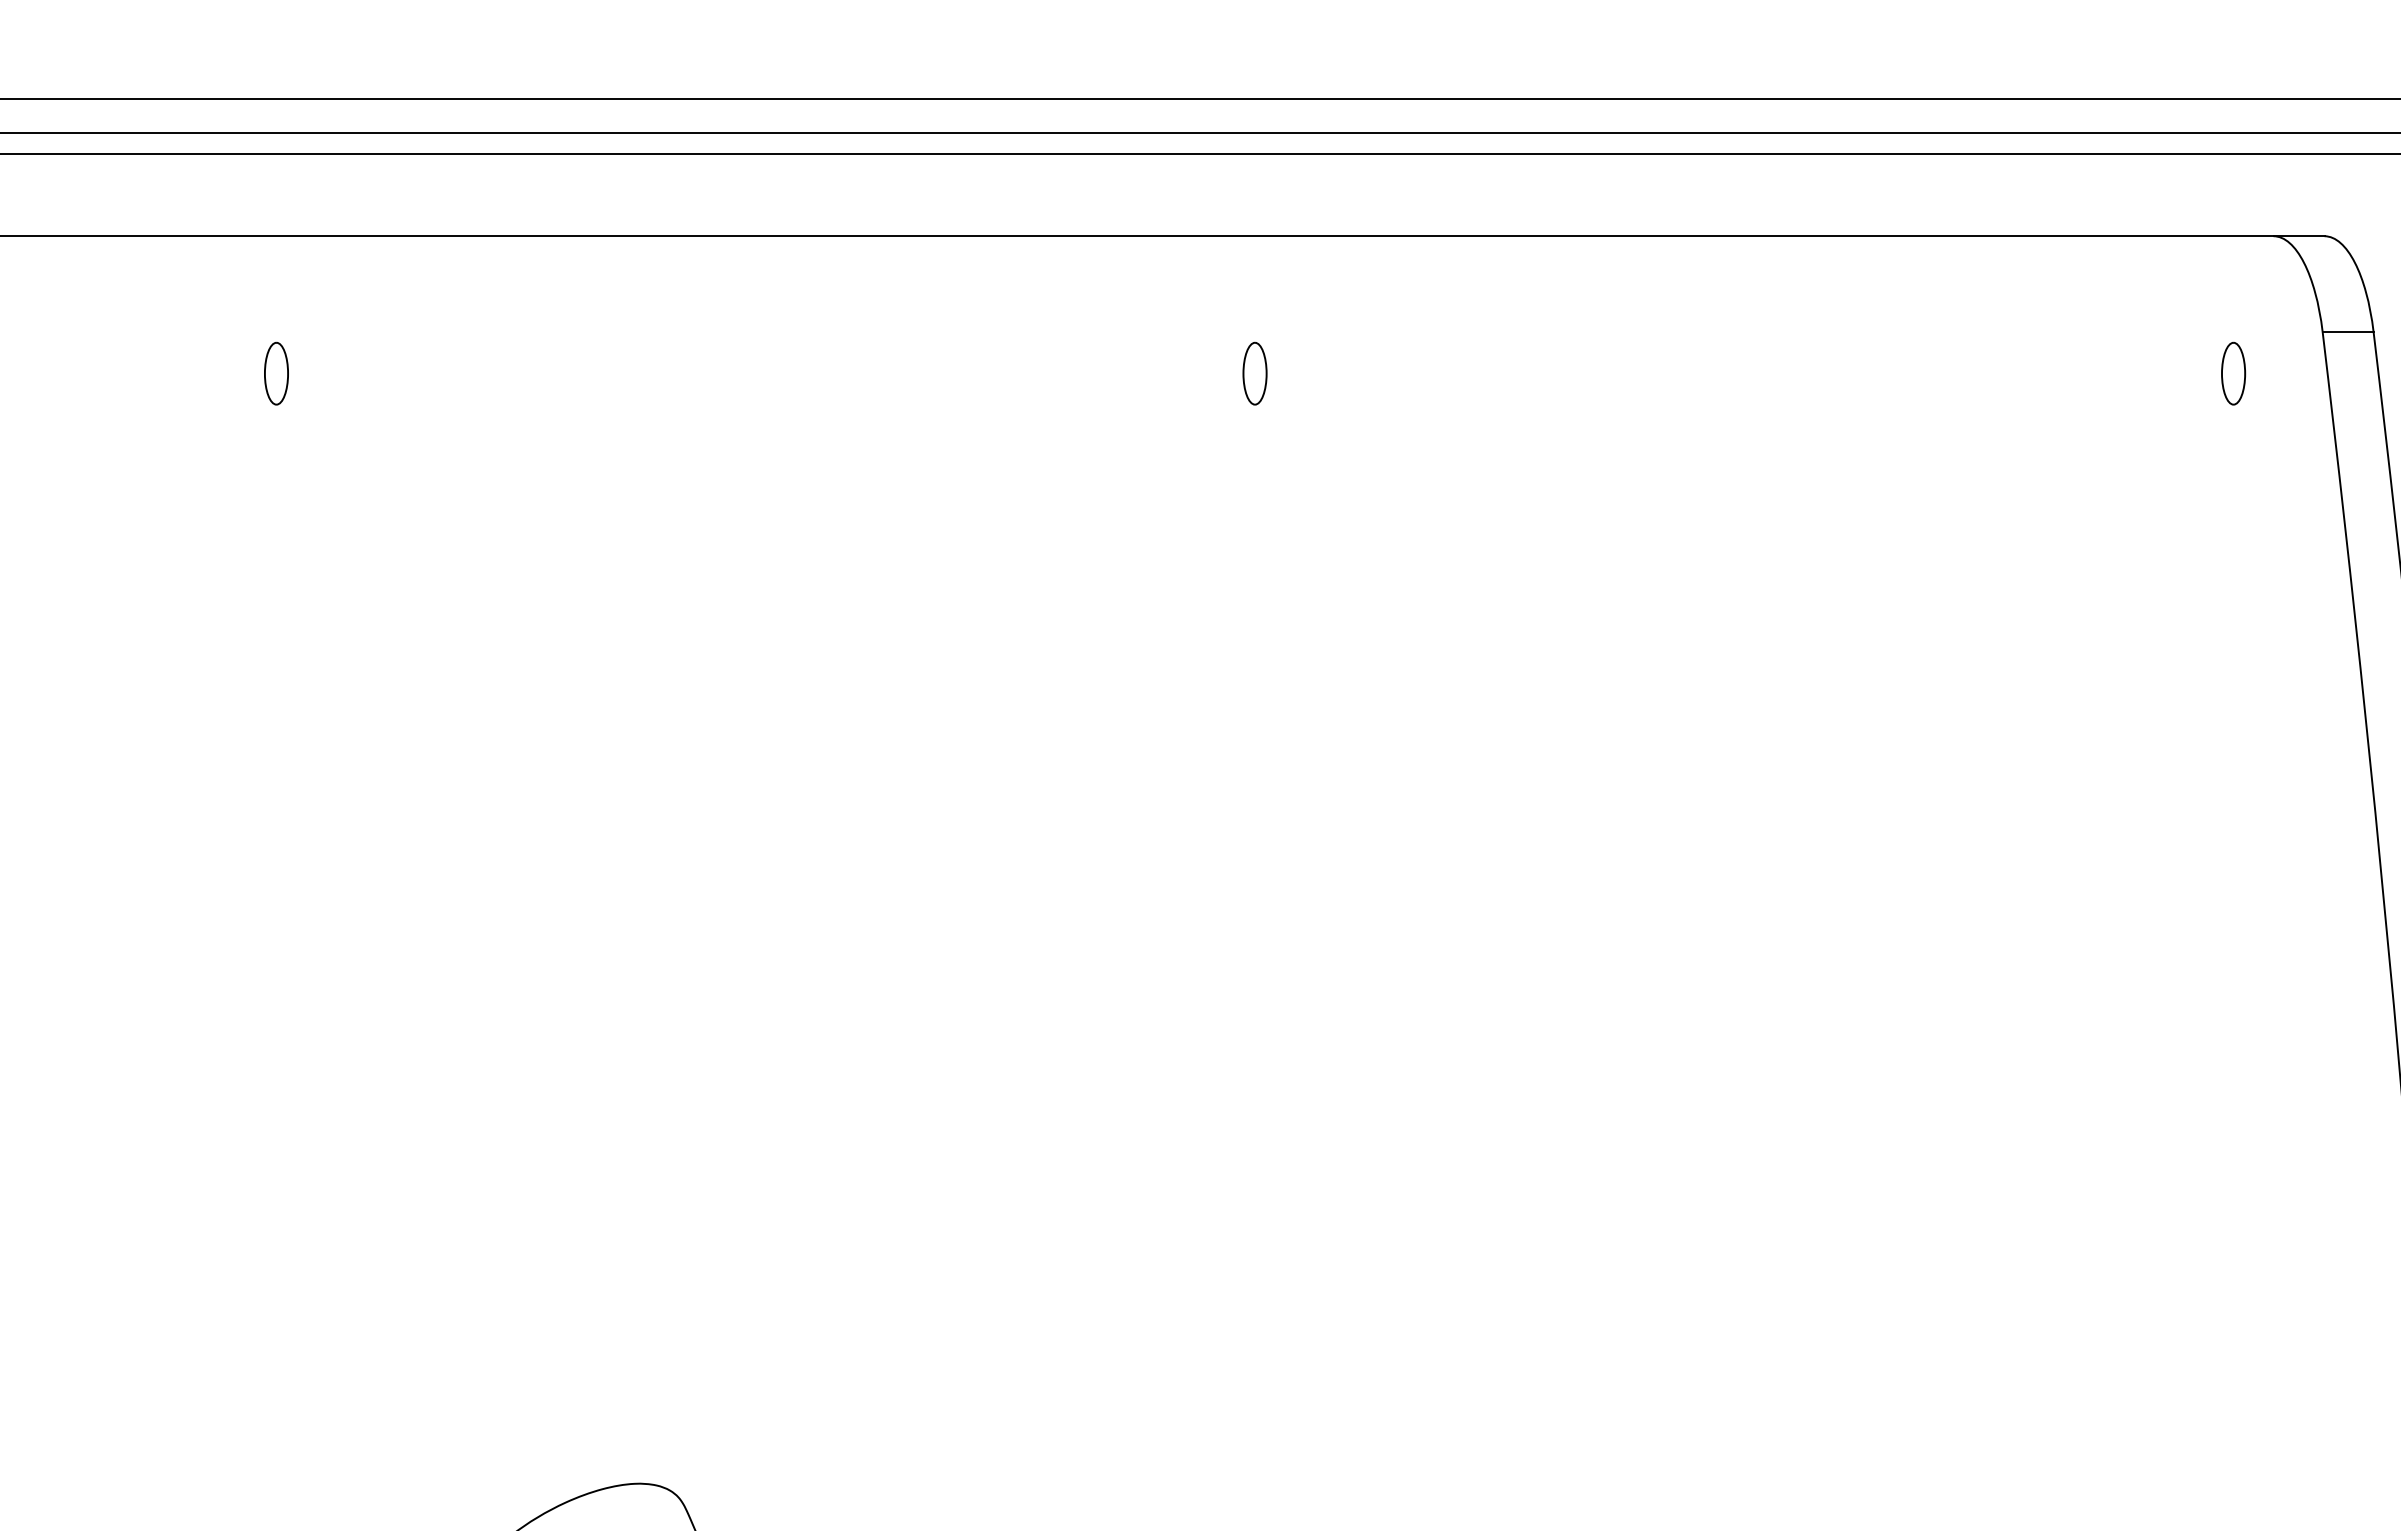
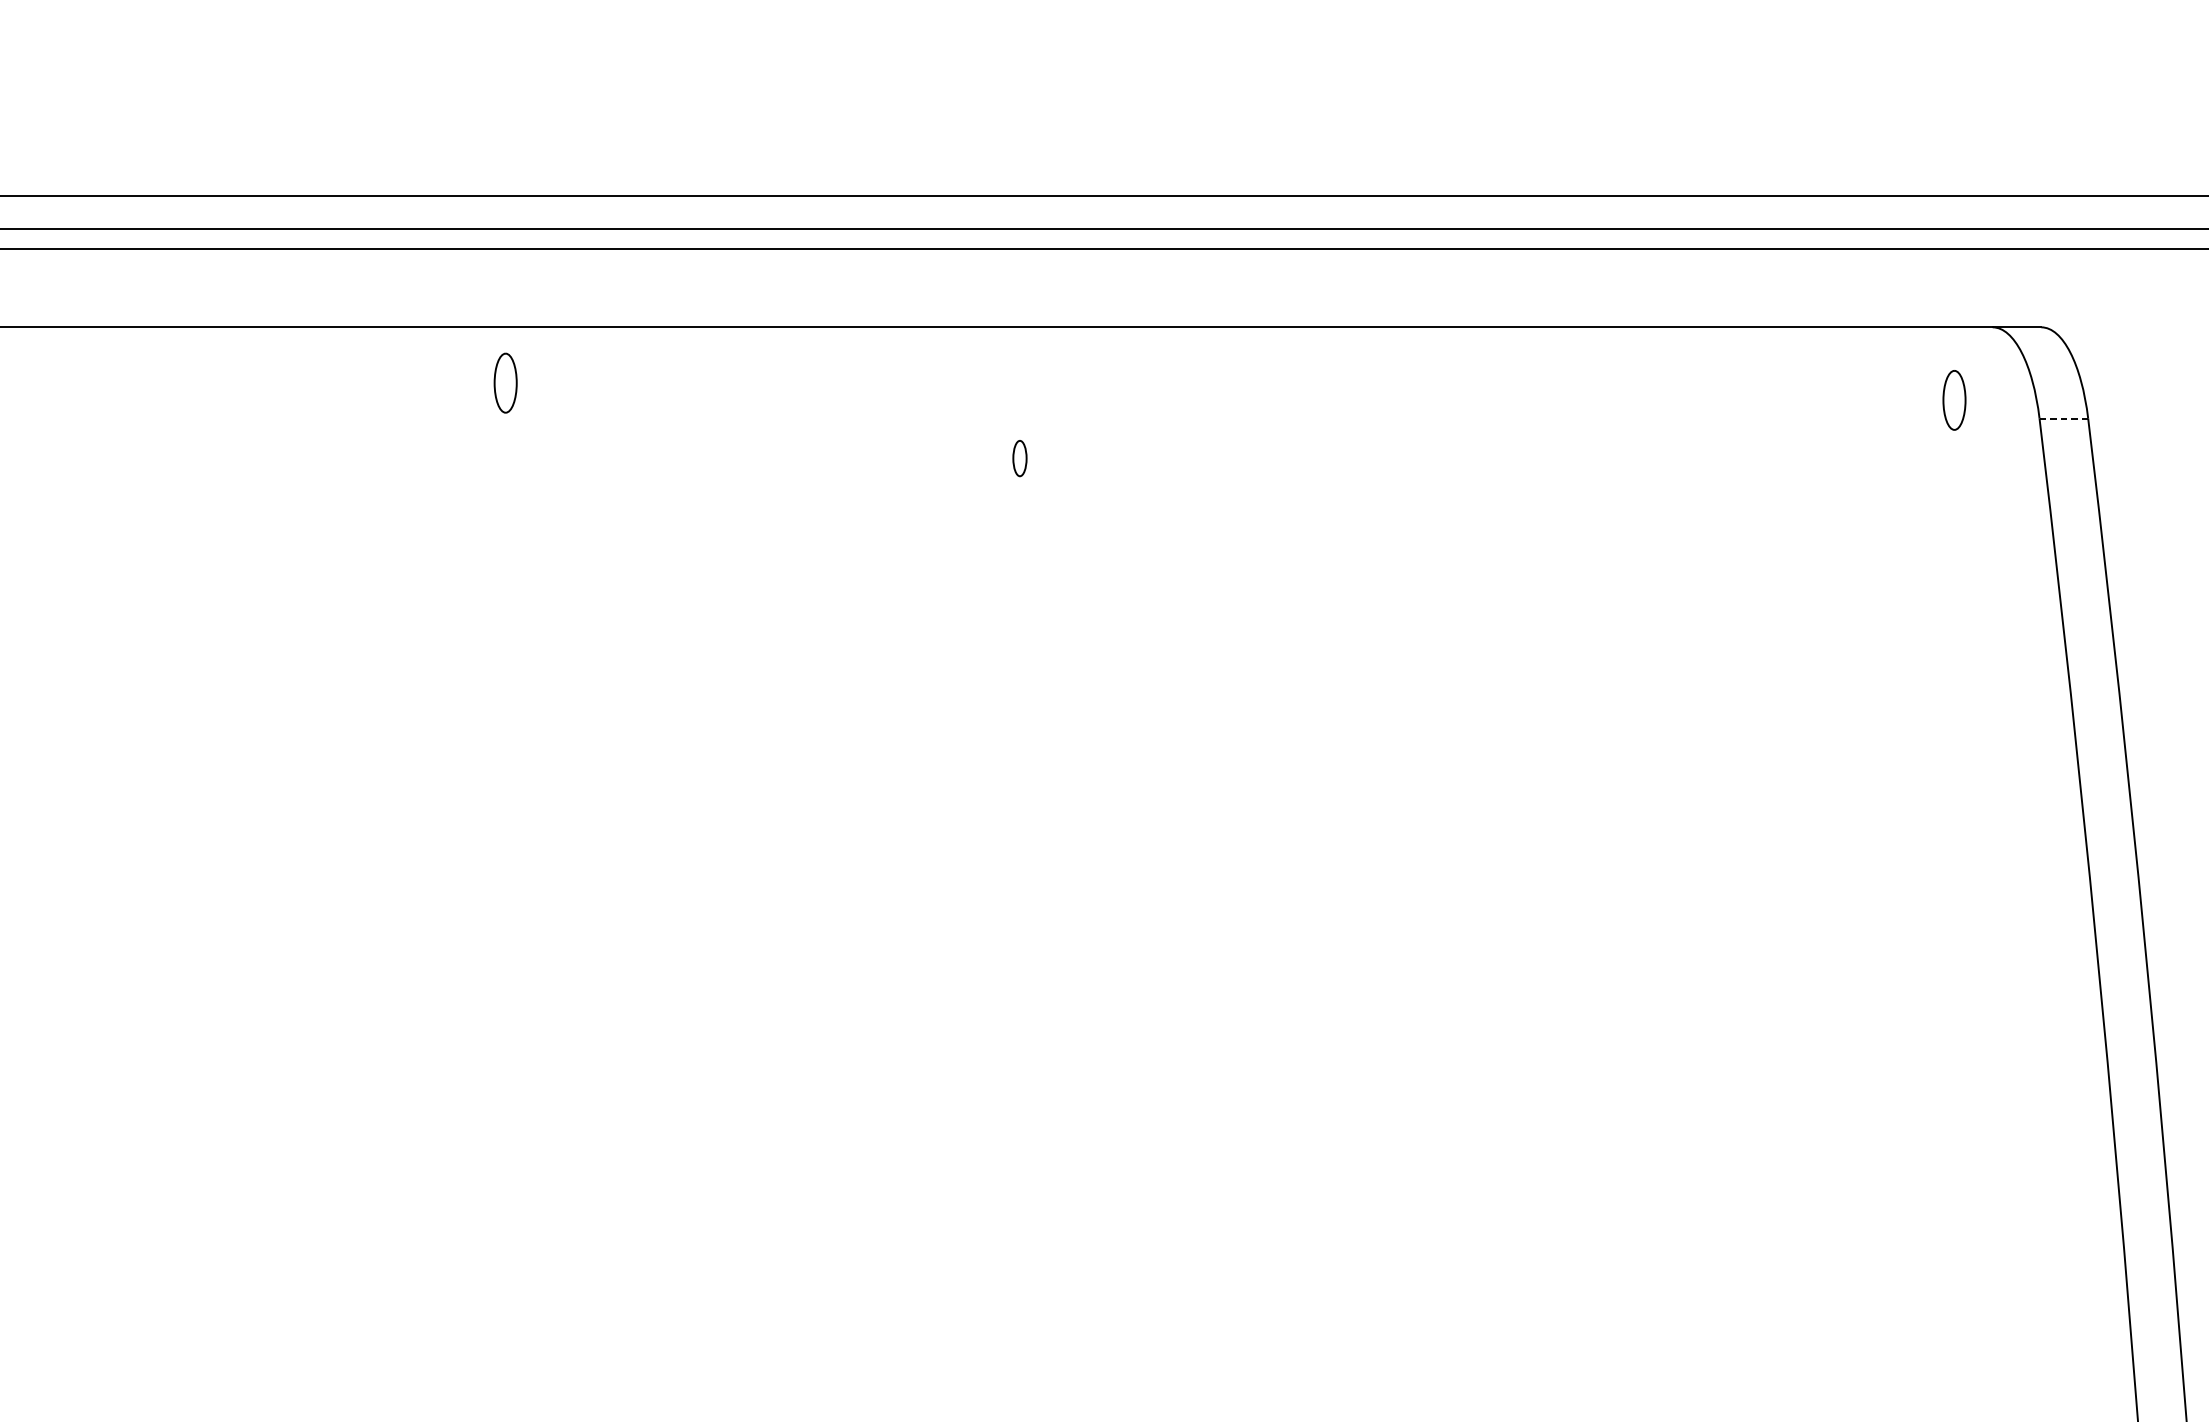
line: (2348, 331) -> (2064, 418), solid -> dashed
part: (276, 373) -> (505, 382), moved
part: (1254, 373) -> (1019, 458), size x0.6
part: (2233, 373) -> (1954, 400), moved

